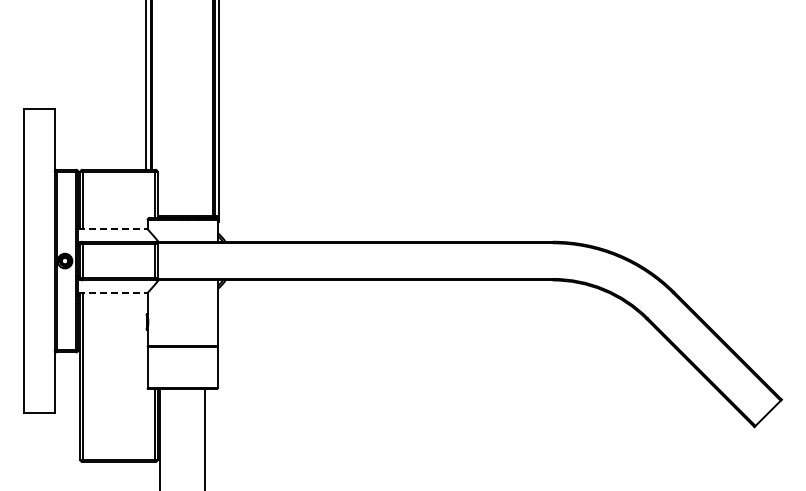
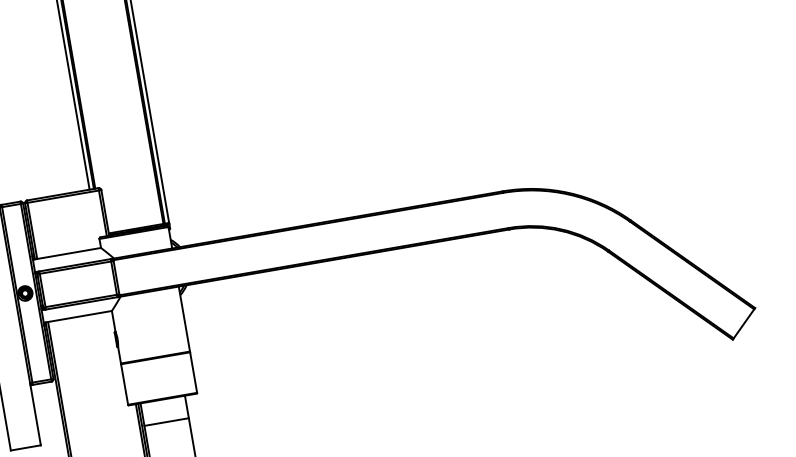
line: (112, 229) -> (66, 254), dashed -> solid
line: (112, 293) -> (77, 317), dashed -> solid
line: (182, 411) -> (166, 421), added

